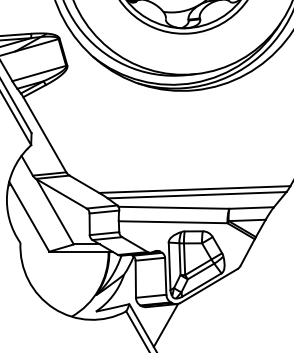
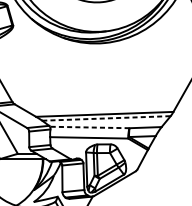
line: (197, 195) -> (106, 118), solid -> dashed
line: (173, 207) -> (89, 127), solid -> dashed

